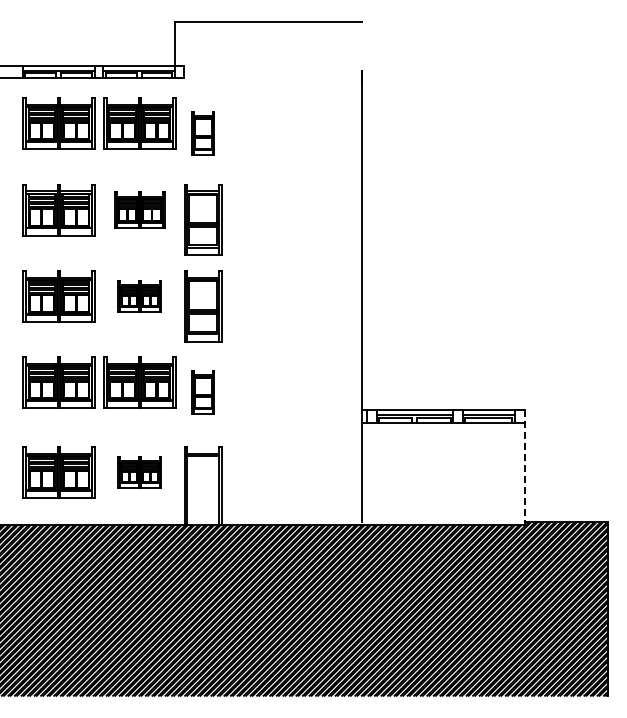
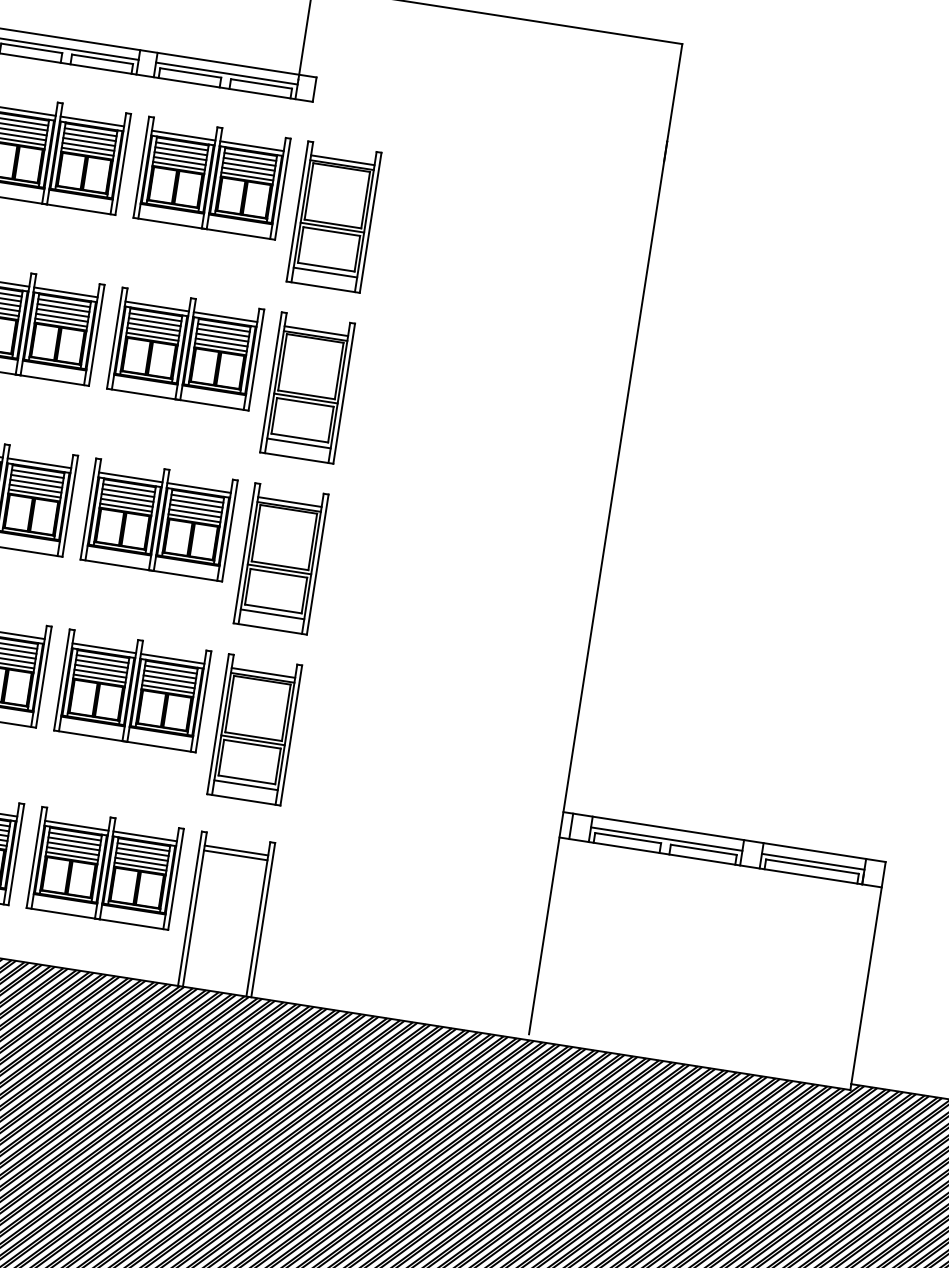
line: (361, 45) -> (674, 91), added
part: (203, 133) -> (335, 217), size x1.67
part: (139, 210) -> (184, 349), size x1.43
part: (139, 296) -> (158, 519), size x1.67
part: (203, 392) -> (255, 729), size x1.67
line: (524, 466) -> (868, 974), dashed -> solid
part: (139, 472) -> (104, 868), size x1.67

